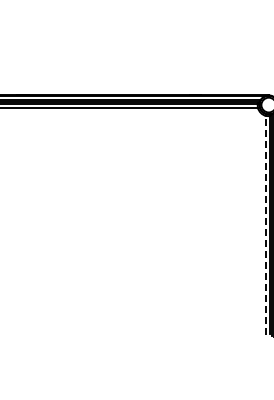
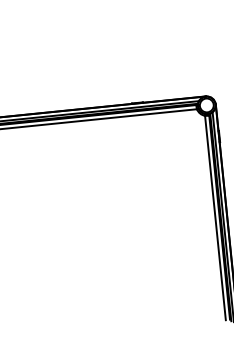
line: (265, 224) -> (215, 217), dashed -> solid

